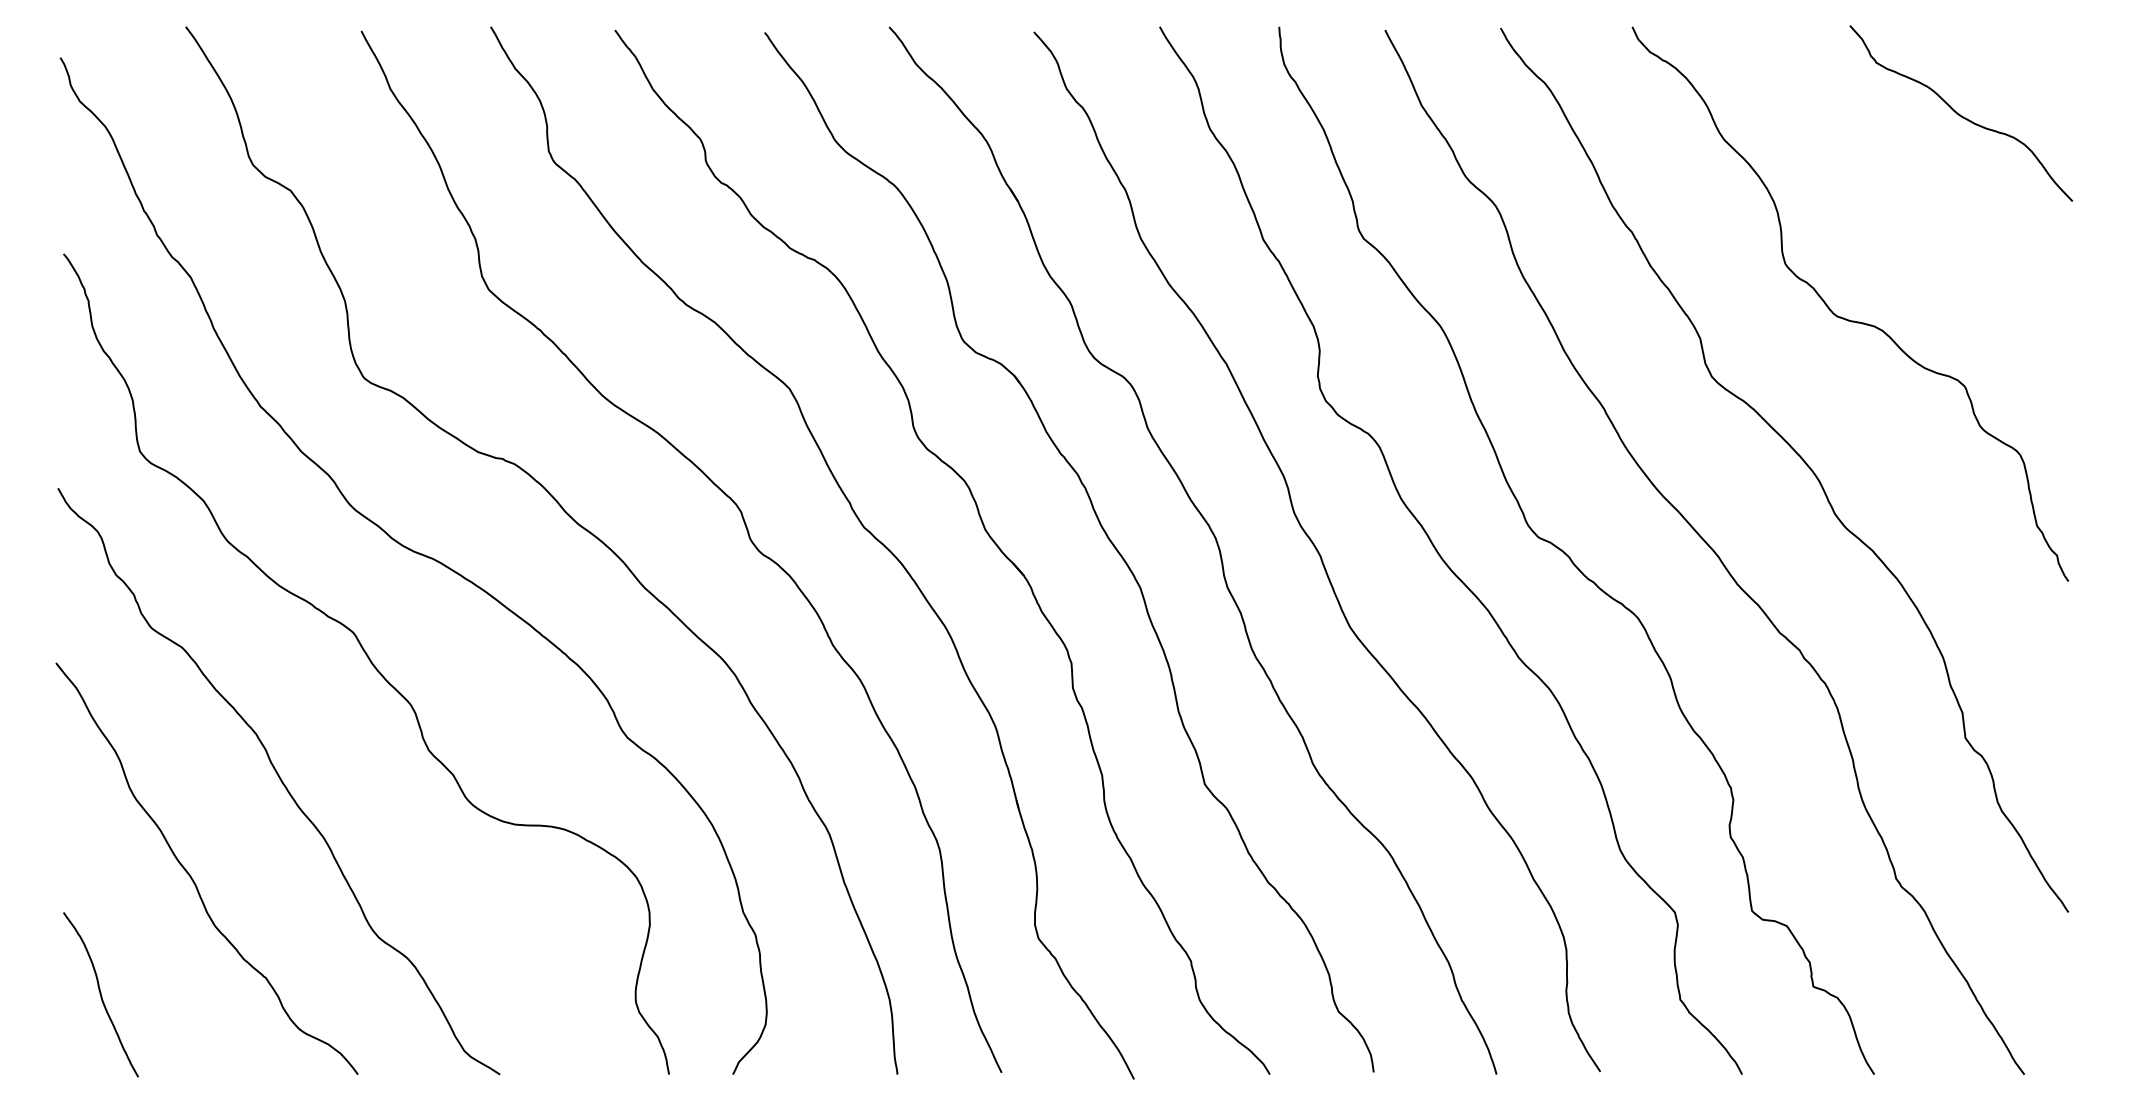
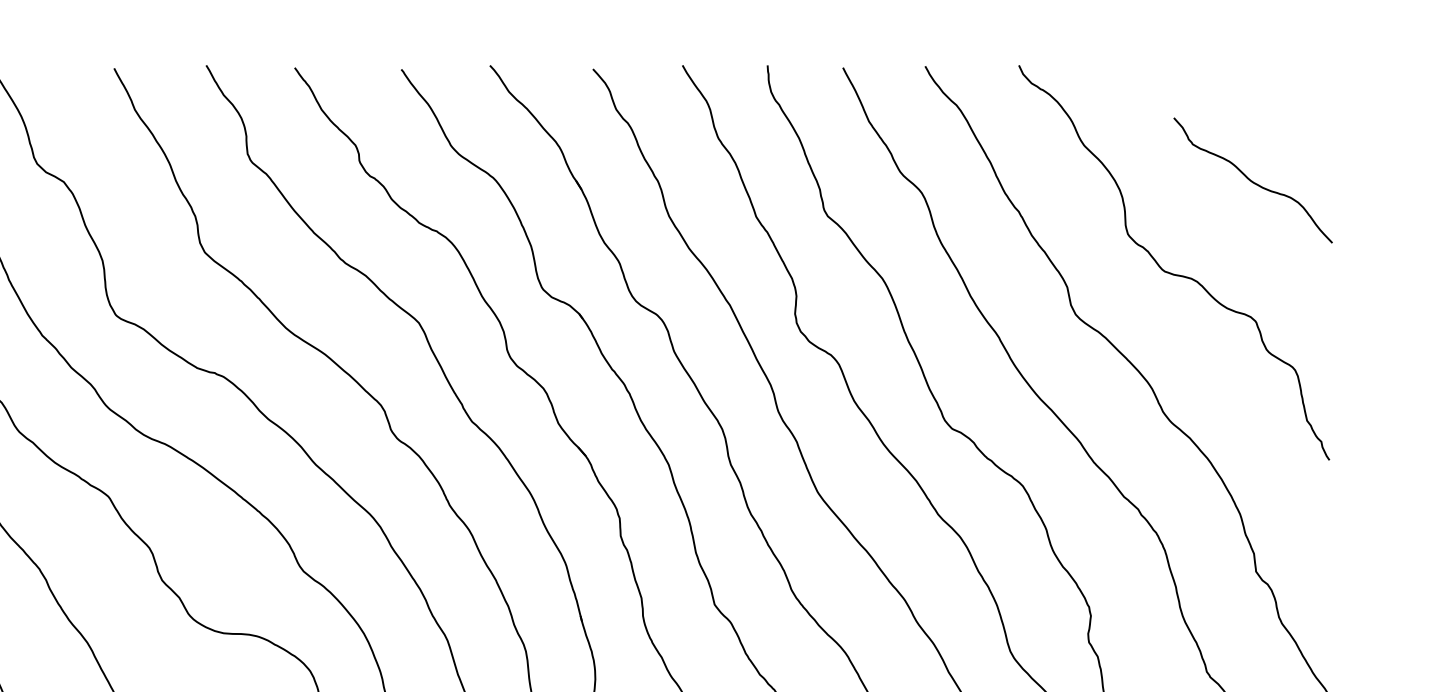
curve: (1960, 114) -> (1252, 181), moved

